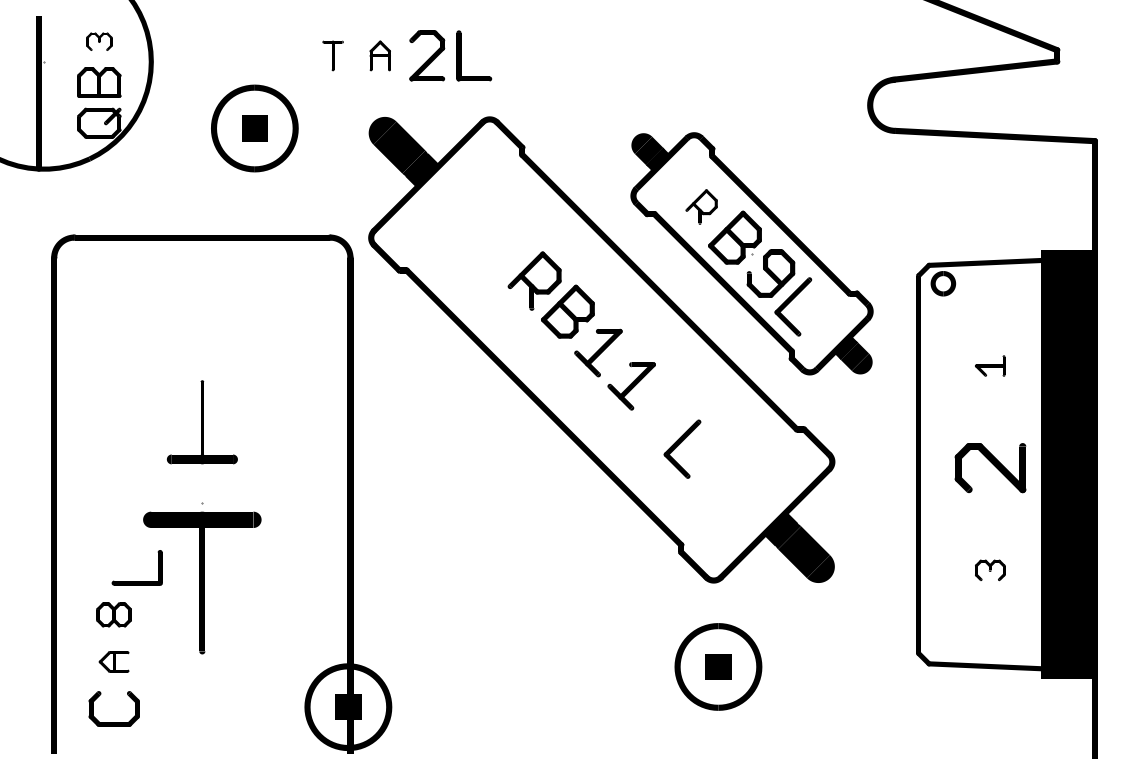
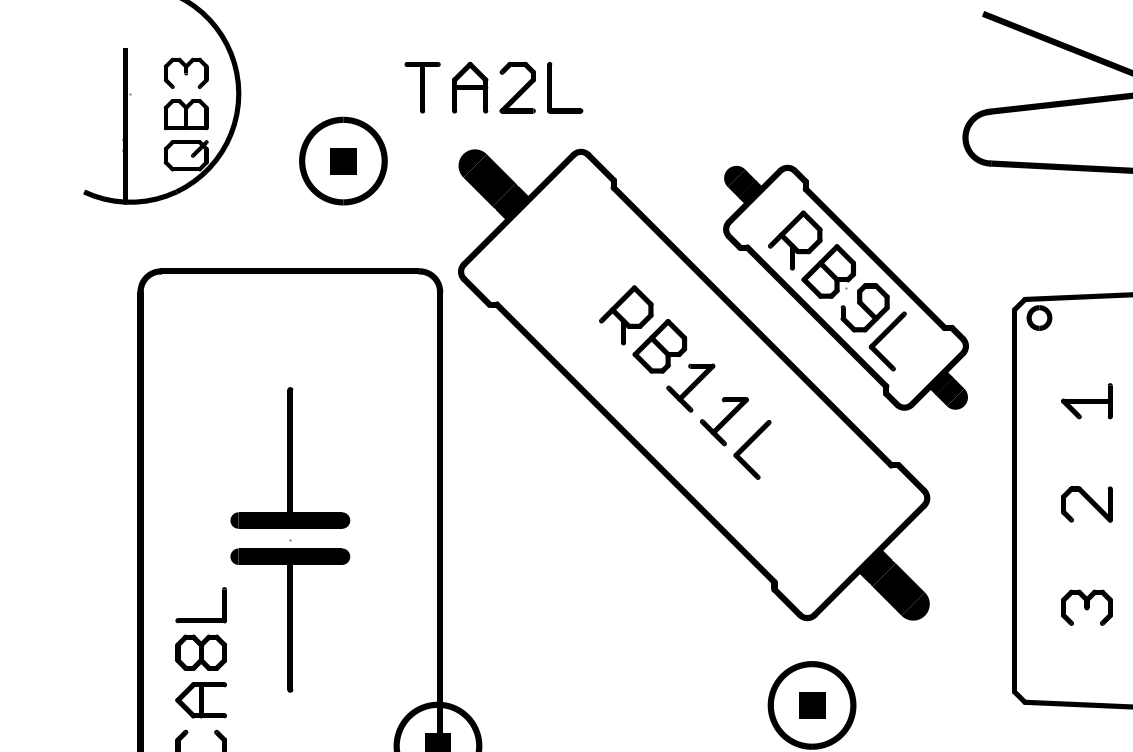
part: (99, 41) -> (186, 73), size x1.67
part: (332, 55) -> (421, 87), size x1.67
part: (380, 55) -> (470, 87), size x1.67
part: (701, 206) -> (794, 239), size x1.67
part: (989, 365) -> (1086, 400), size x1.67
part: (202, 422) -> (290, 458), size x1.67
part: (682, 448) -> (752, 449), moved
part: (989, 468) -> (1086, 504), size x0.71
part: (989, 570) -> (1086, 607), size x1.67
part: (136, 581) -> (200, 619), moved
part: (113, 614) -> (200, 652), size x1.43
part: (113, 661) -> (200, 699), size x1.67

